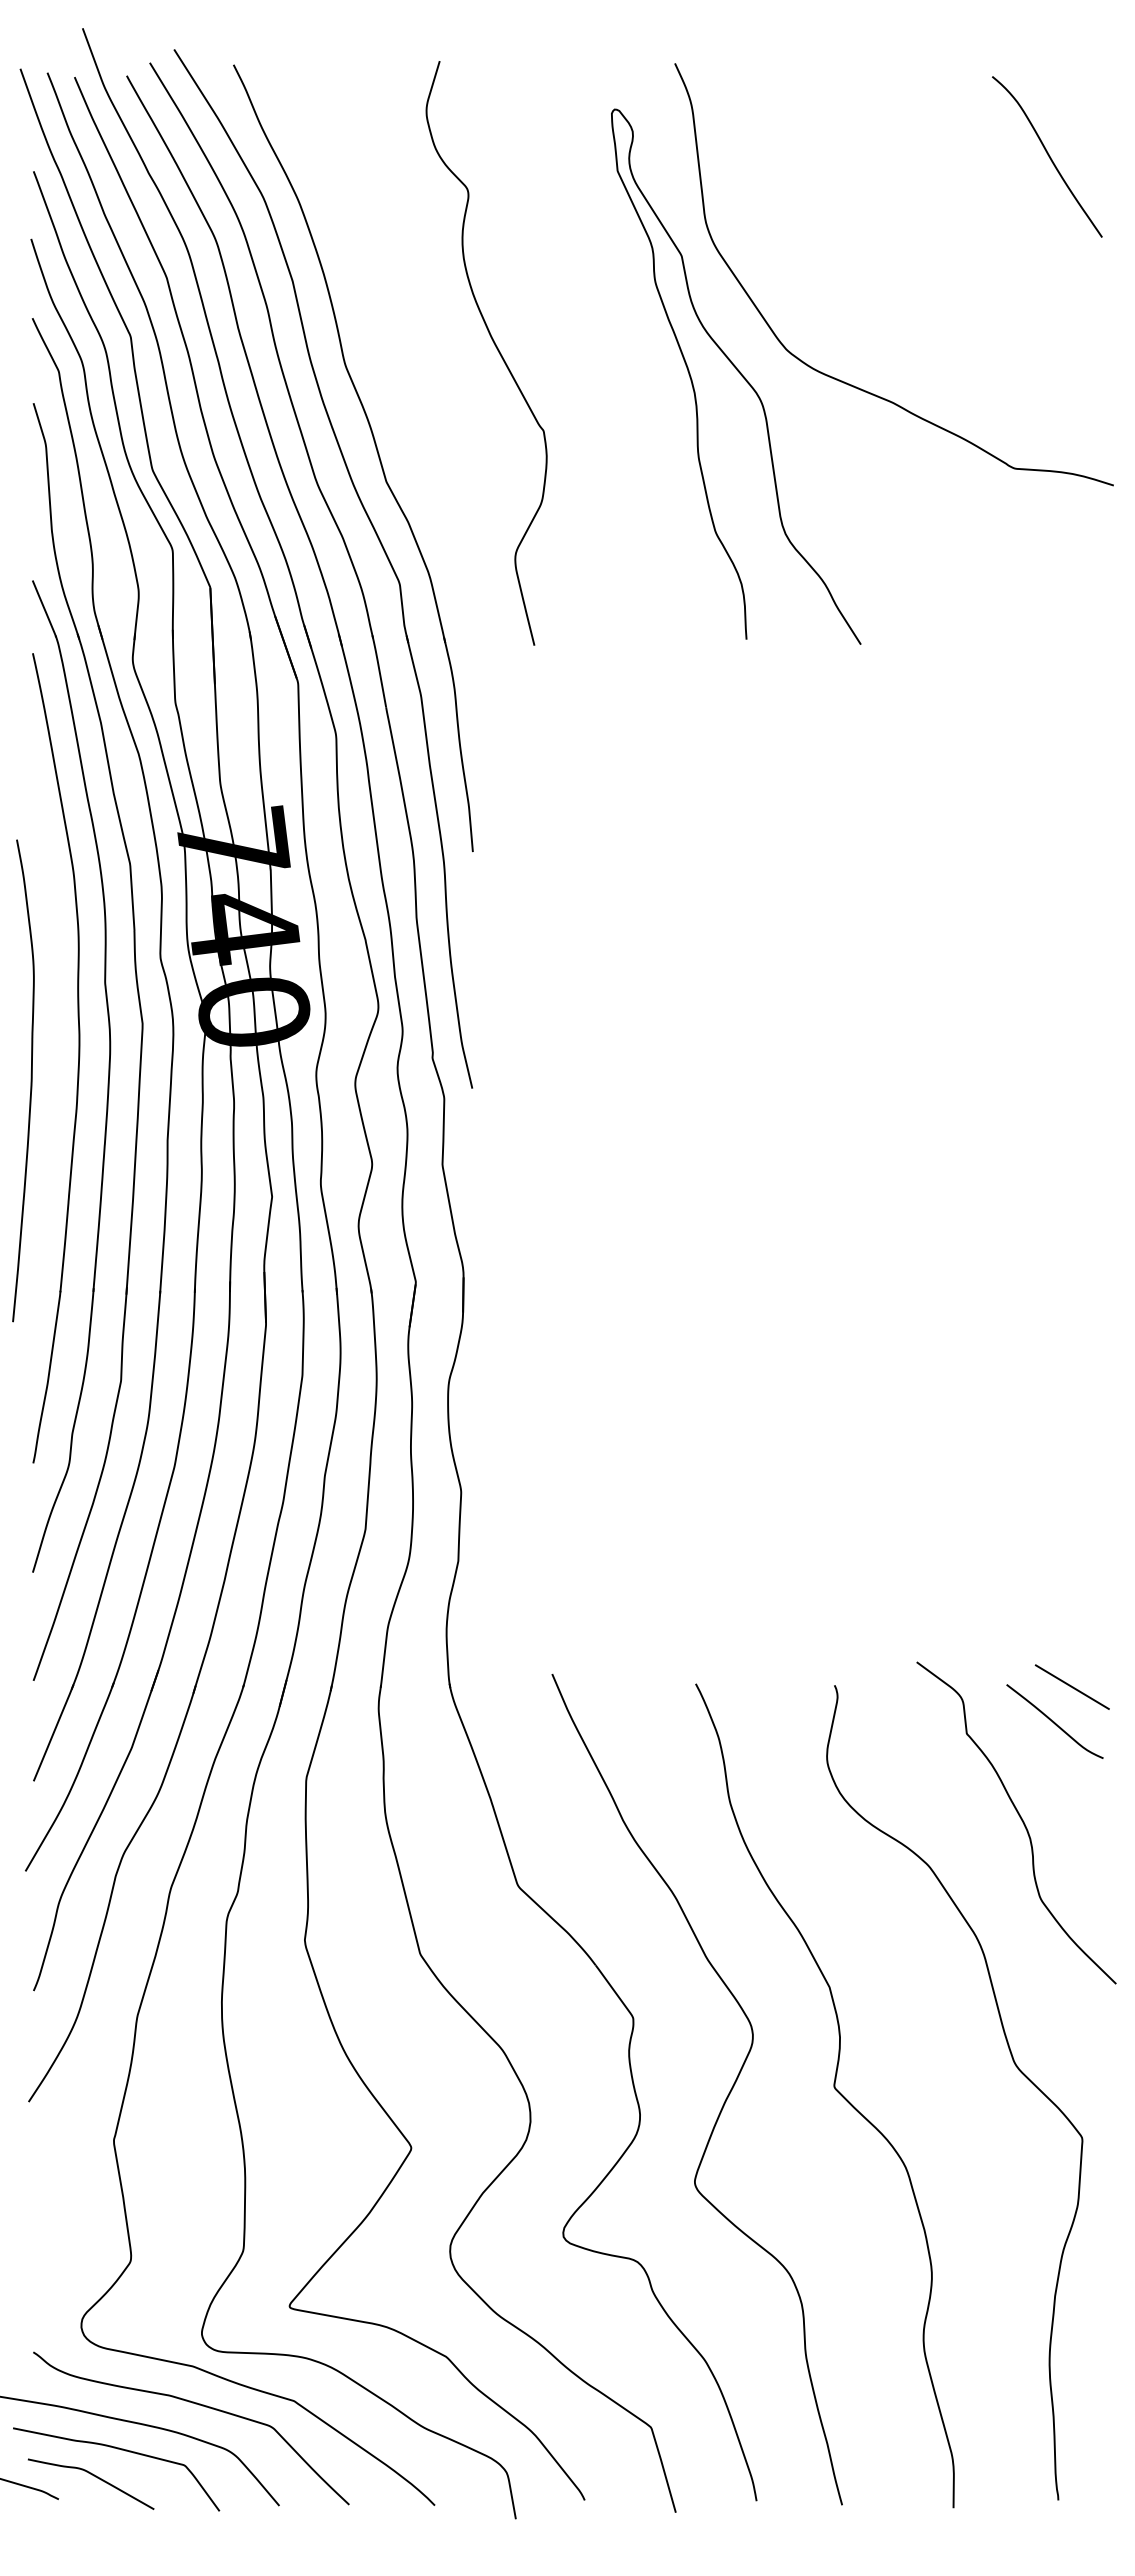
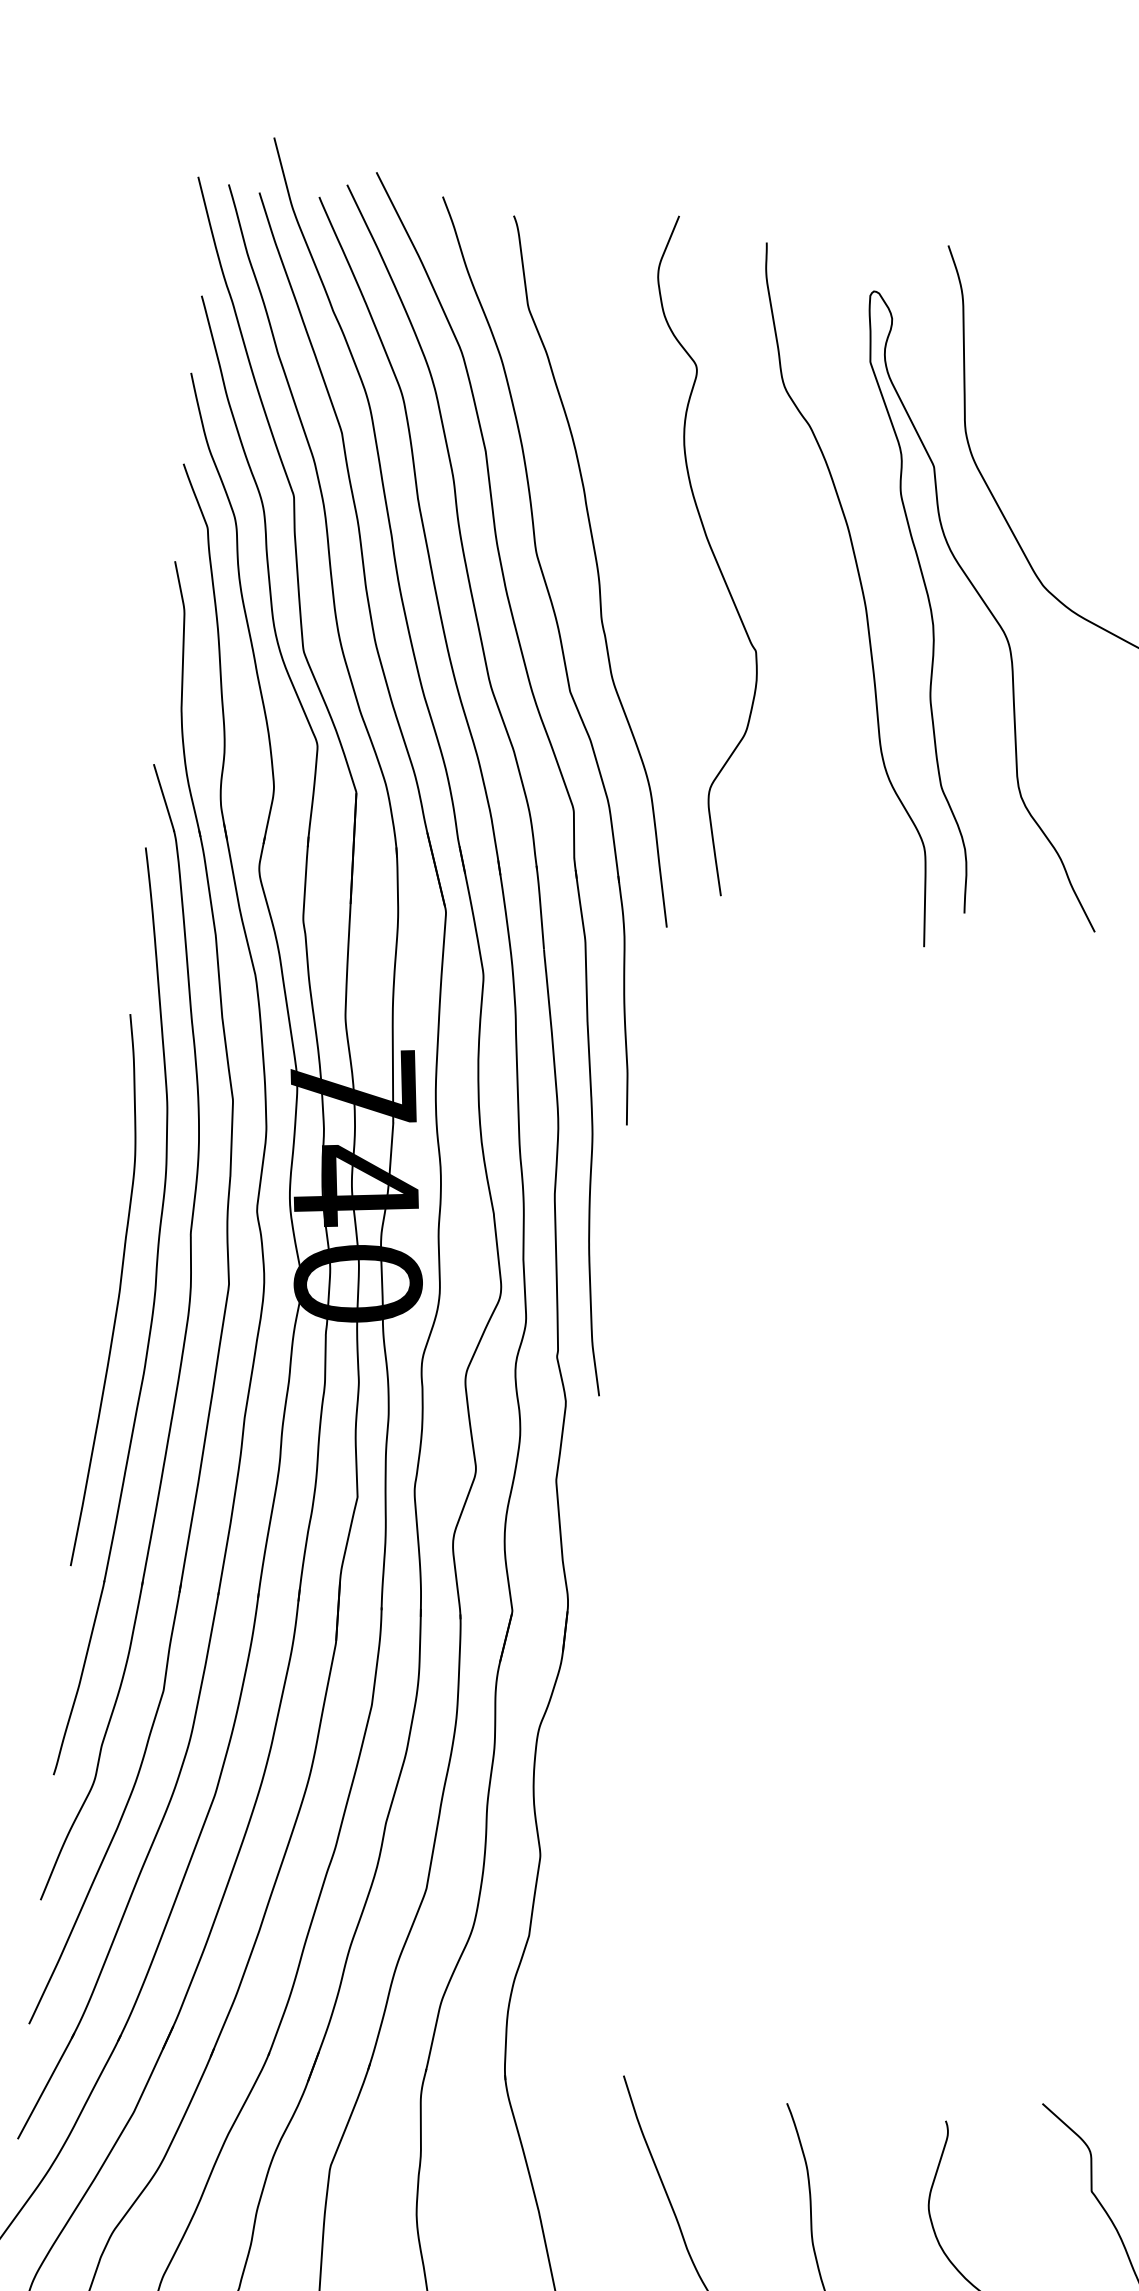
curve: (629, 369) -> (861, 590), added
curve: (398, 373) -> (596, 568), added
curve: (30, 1080) -> (118, 1291), moved

